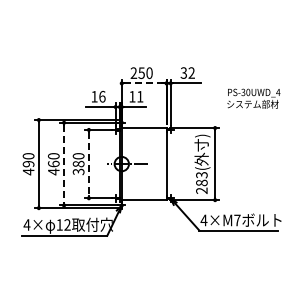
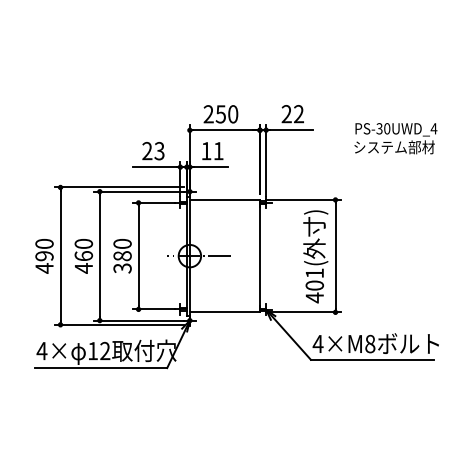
text: (183, 72) -> (286, 113), 32 -> 22
line: (144, 83) -> (225, 130), dashed -> solid
text: (98, 96) -> (153, 150), 16 -> 23
text: (253, 98) -> (395, 138), moved
line: (64, 164) -> (100, 256), dashed -> solid
line: (88, 164) -> (137, 256), dashed -> solid
text: (201, 183) -> (314, 286), 283( -> 401(
text: (237, 220) -> (370, 344), 4×M7 -> 4×M8

